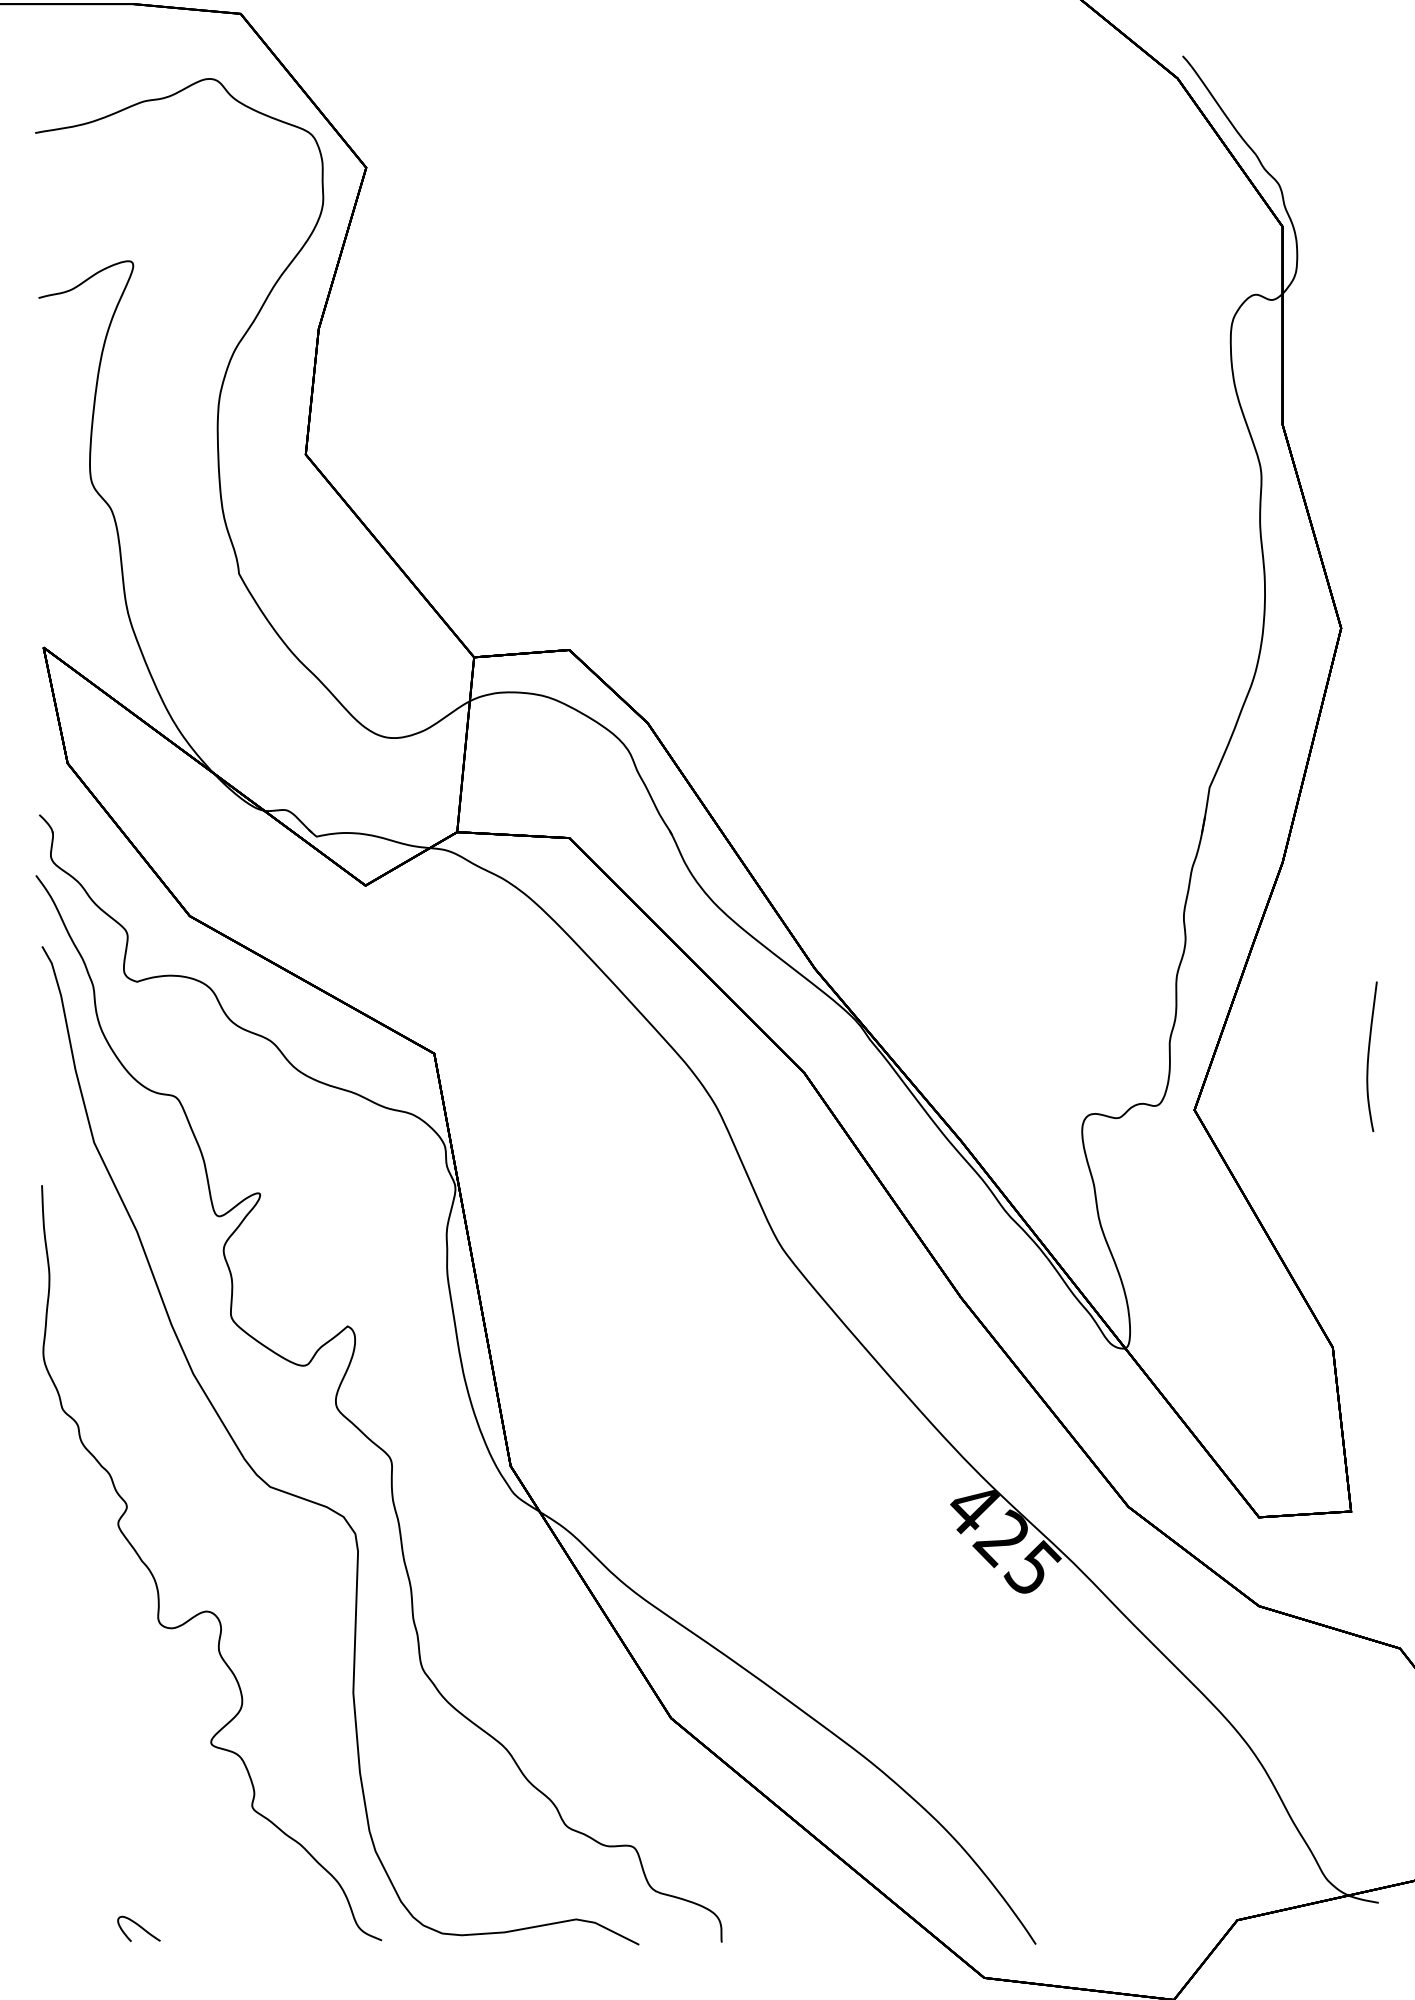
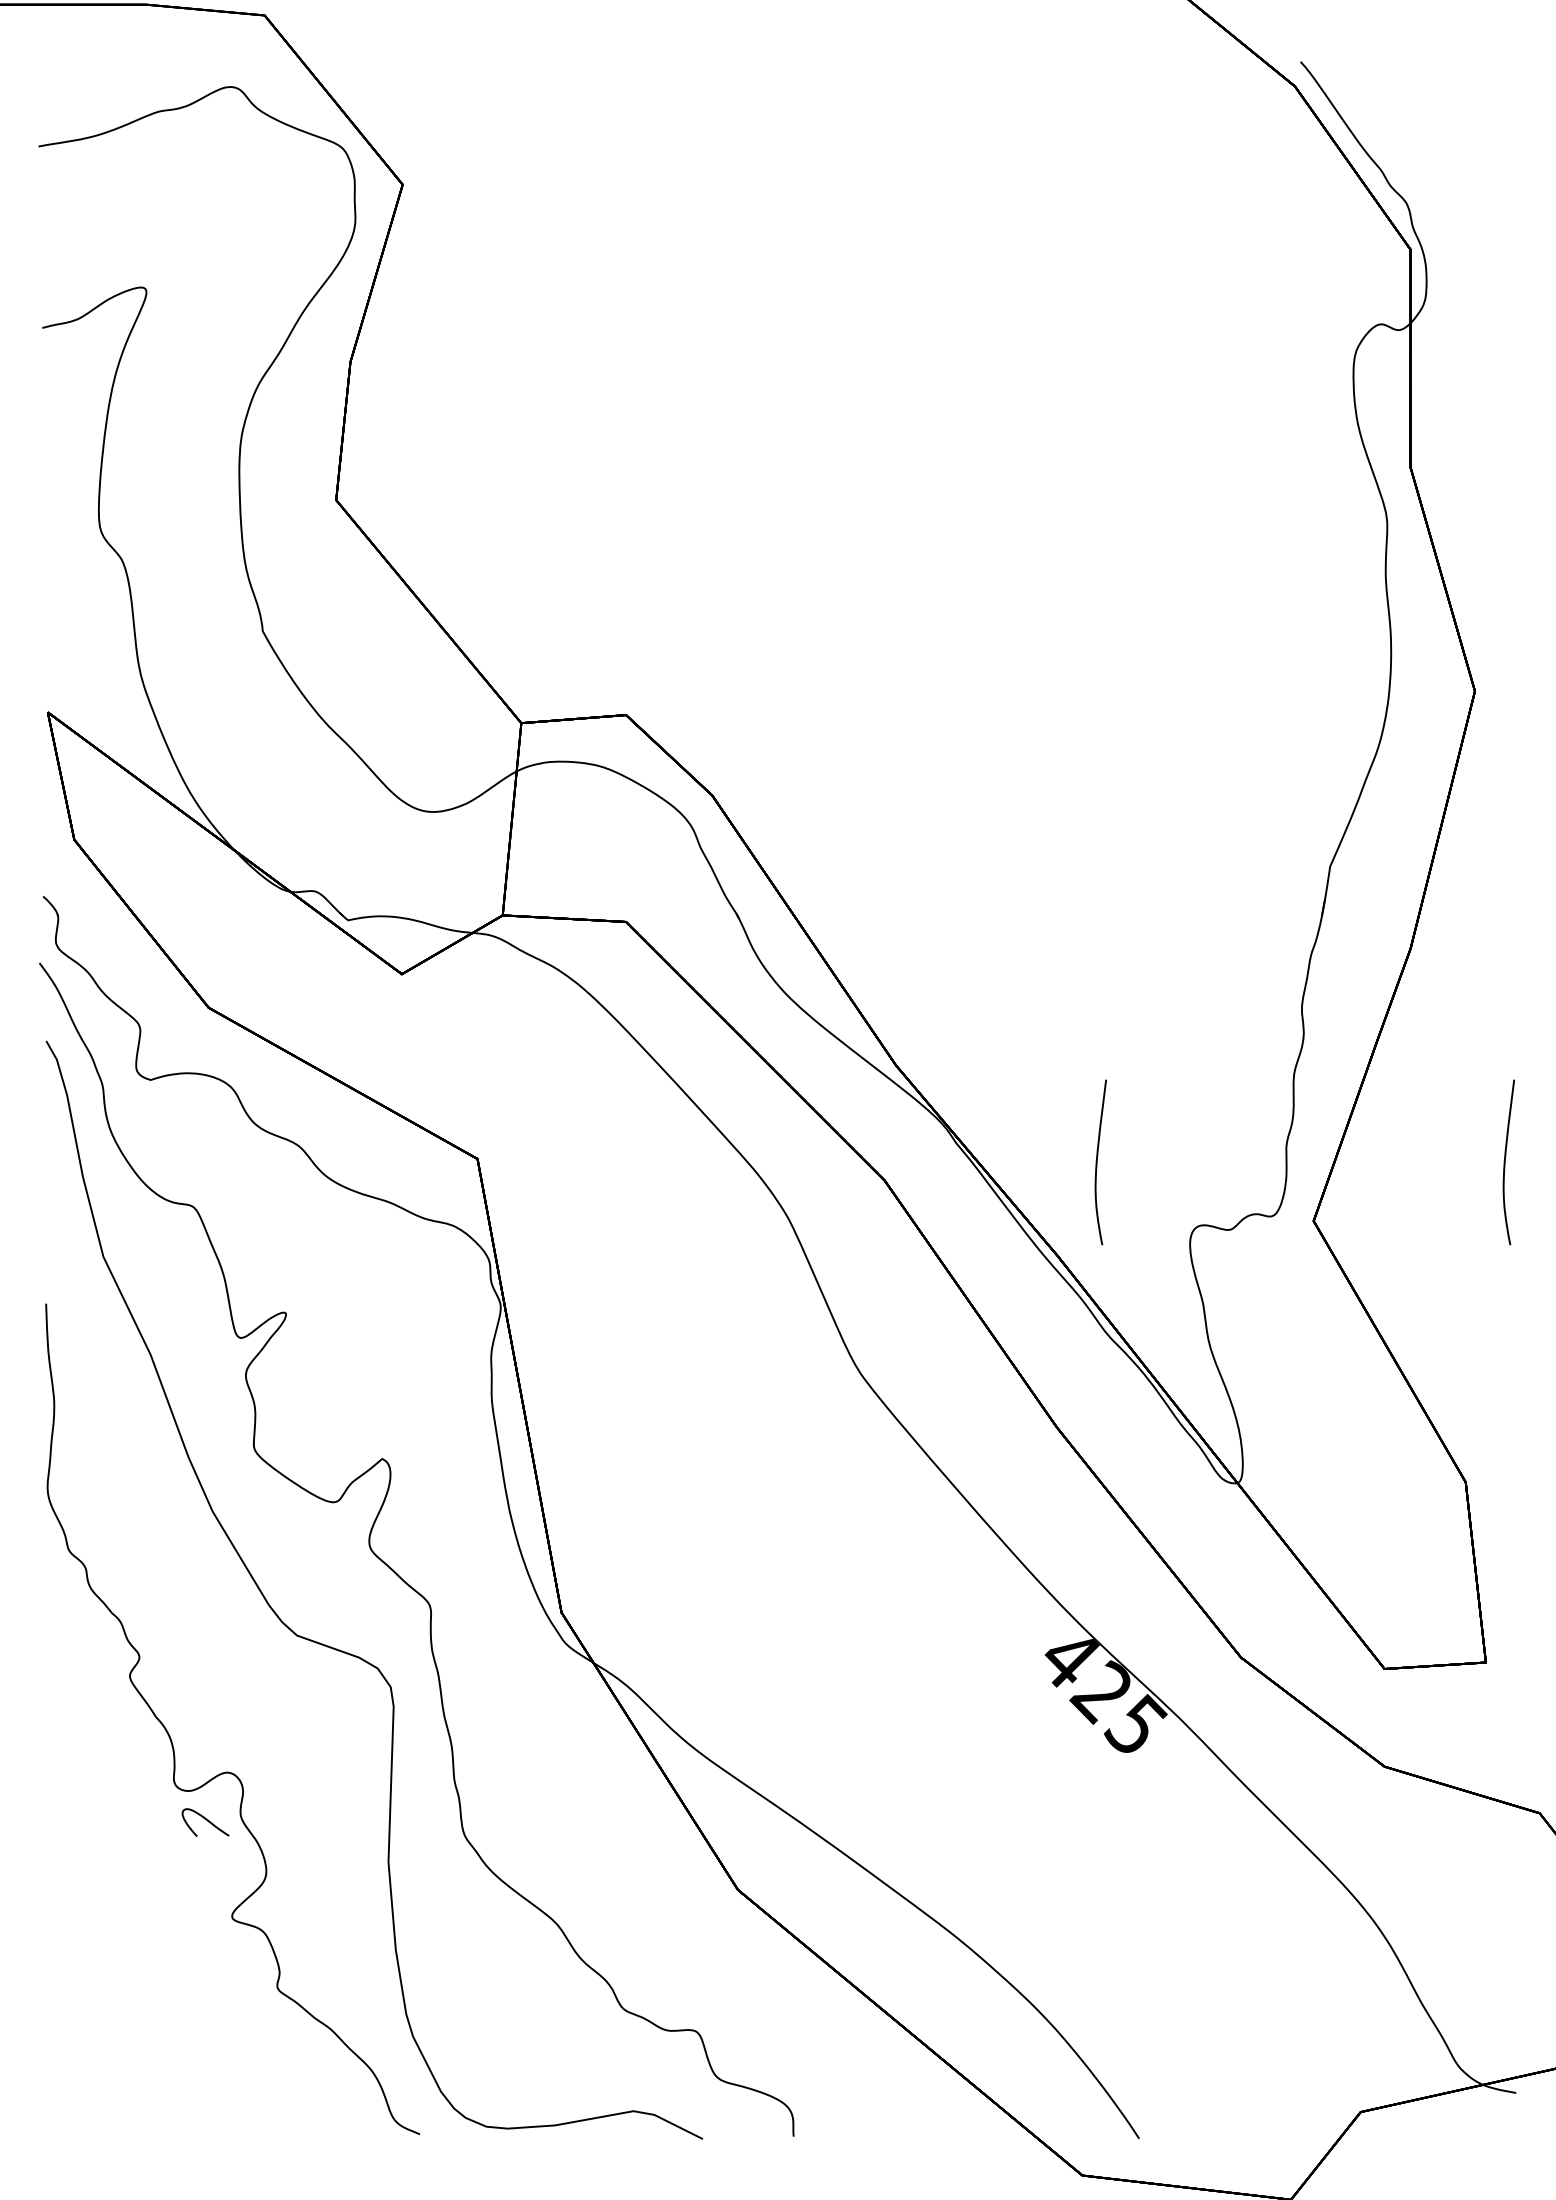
curve: (998, 1056) -> (1098, 1162), added
curve: (139, 1927) -> (206, 1820), moved

